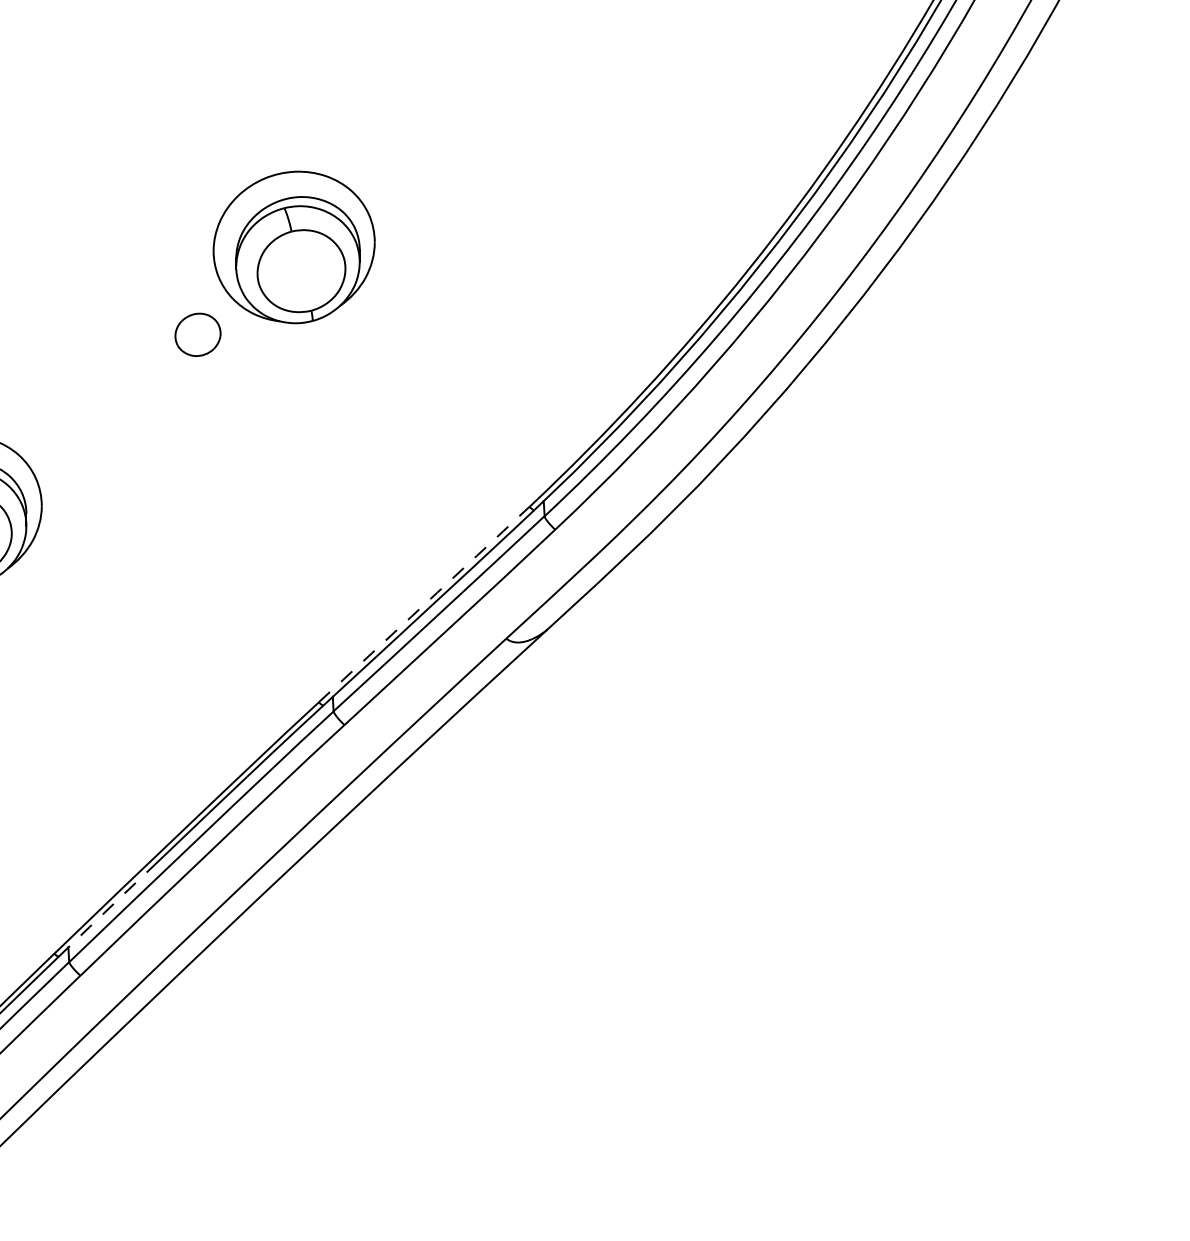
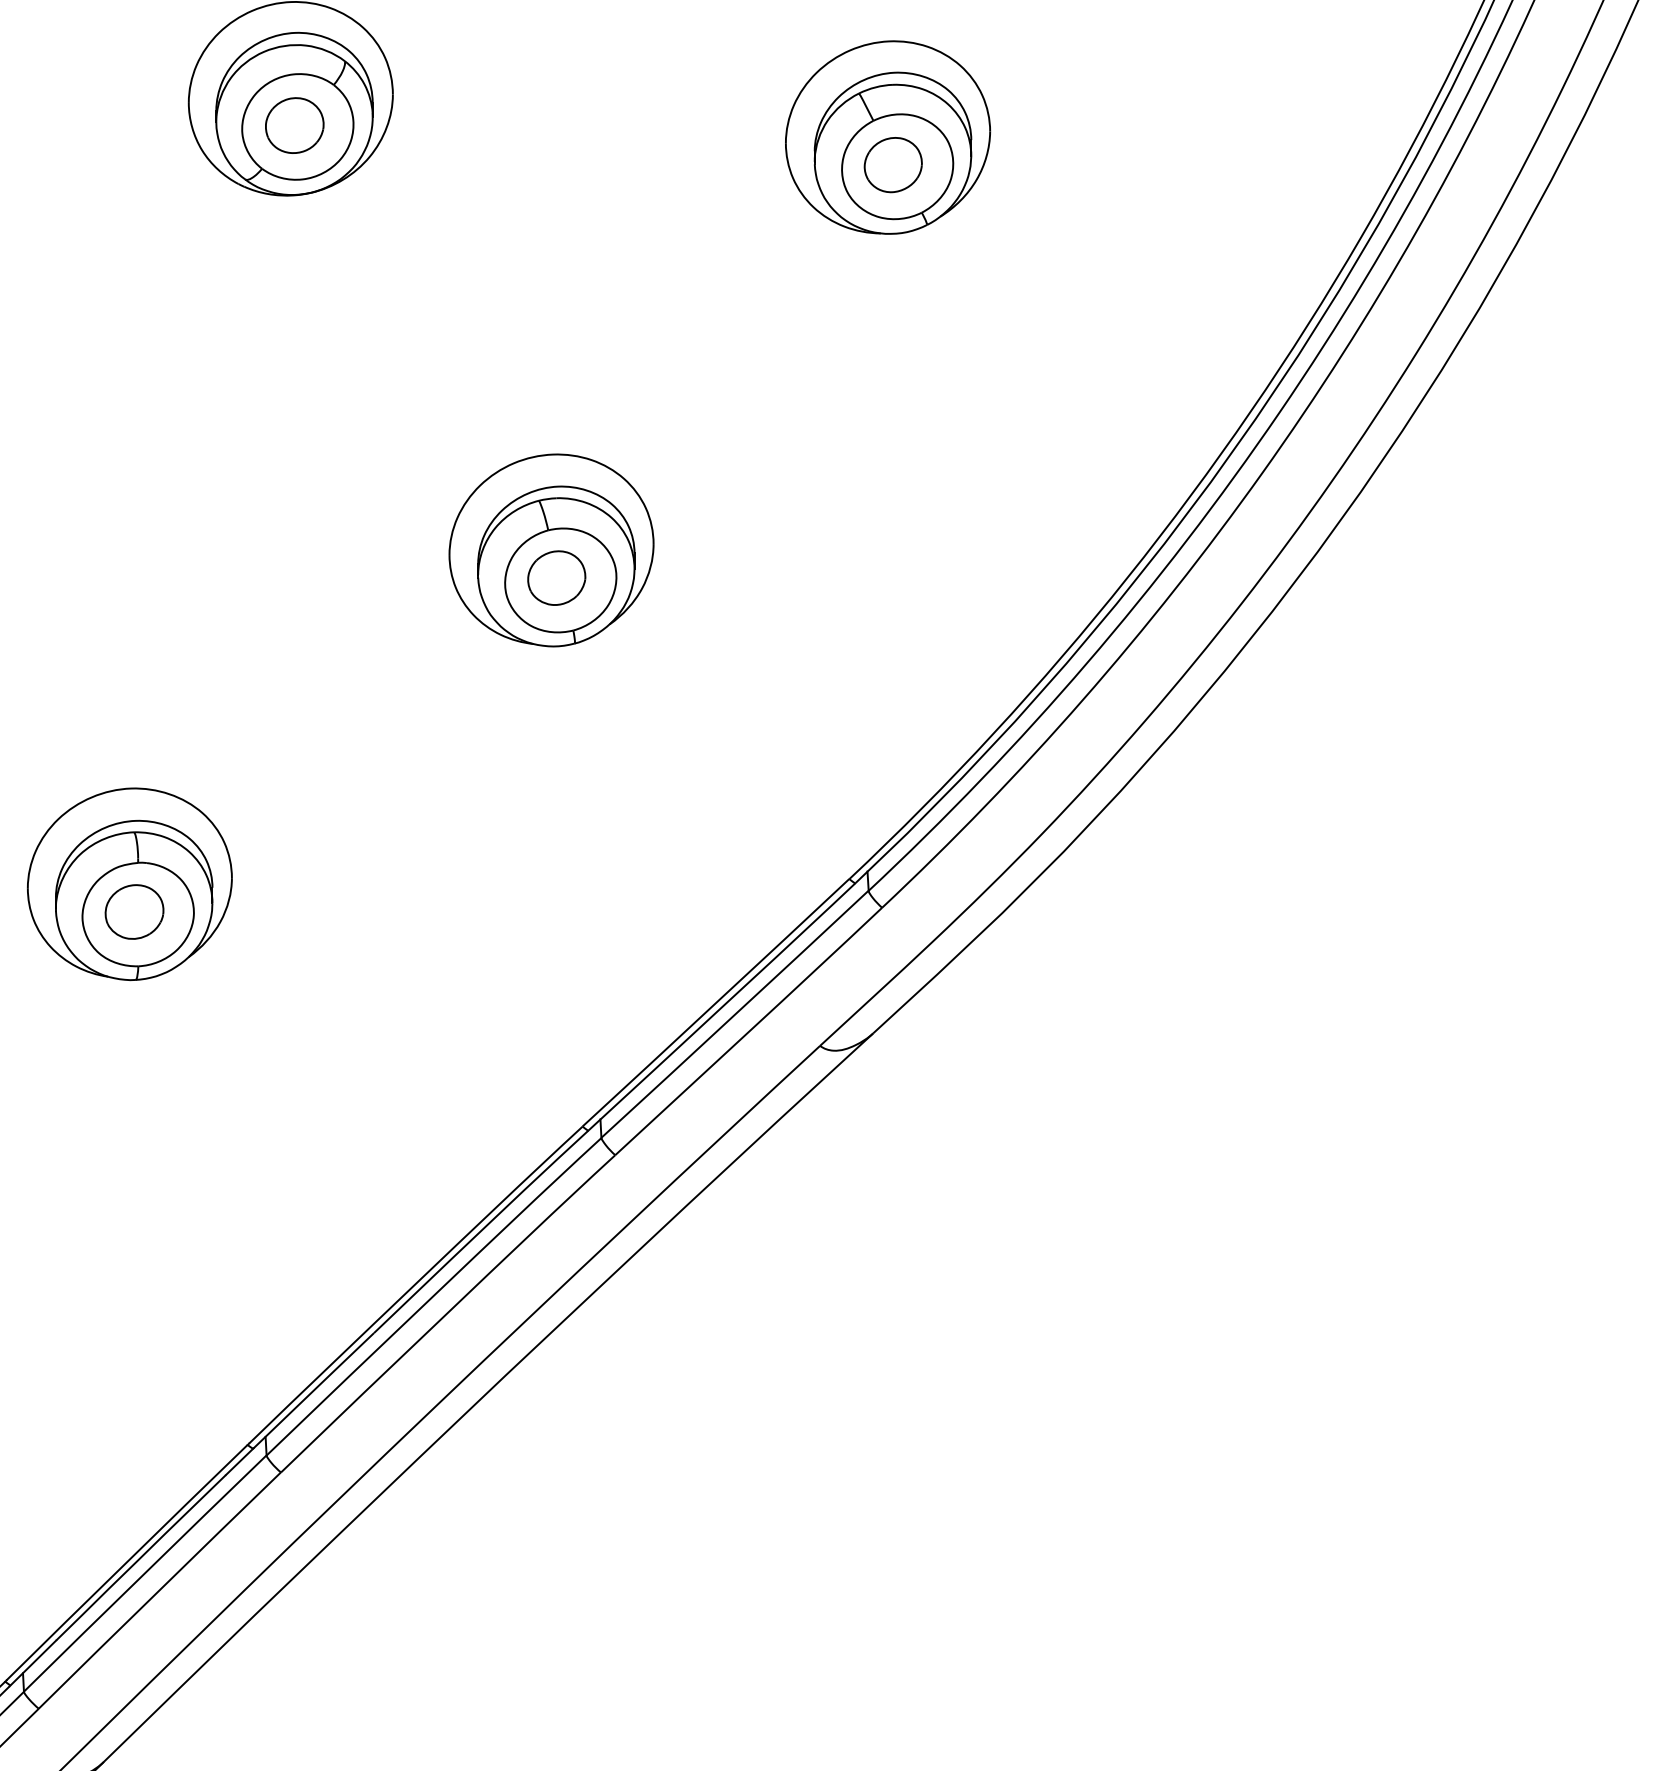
part: (197, 334) -> (556, 577), moved
arc: (424, 604) -> (716, 1002), dashed -> solid
line: (106, 910) -> (313, 1390), dashed -> solid

